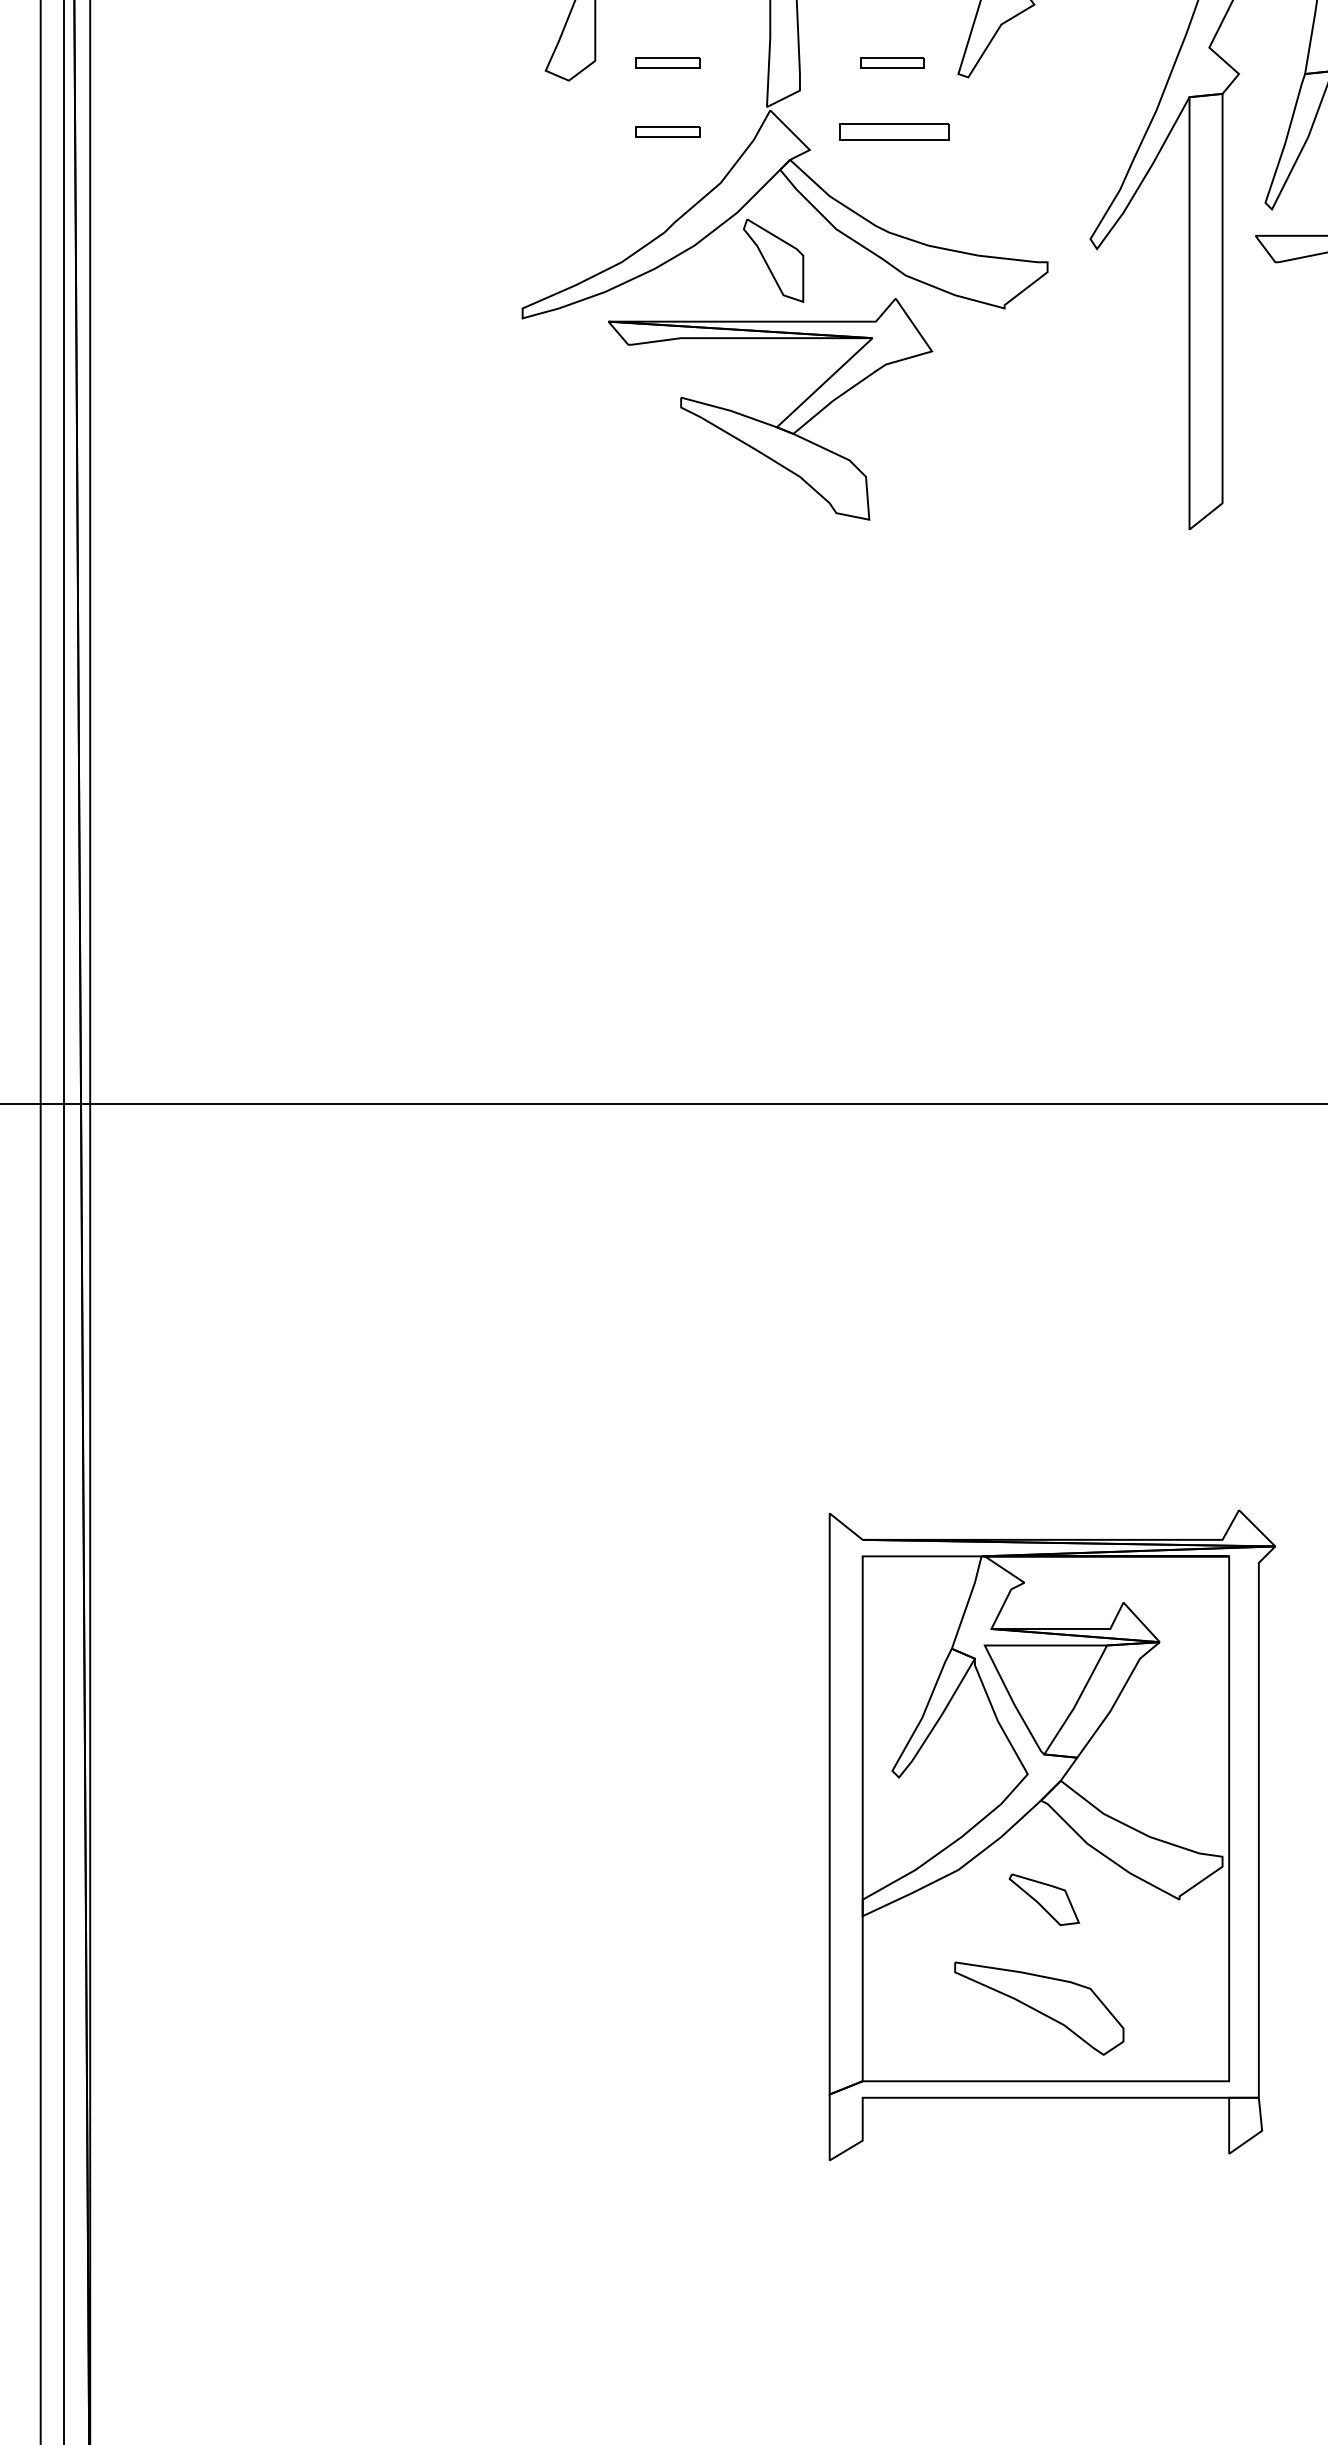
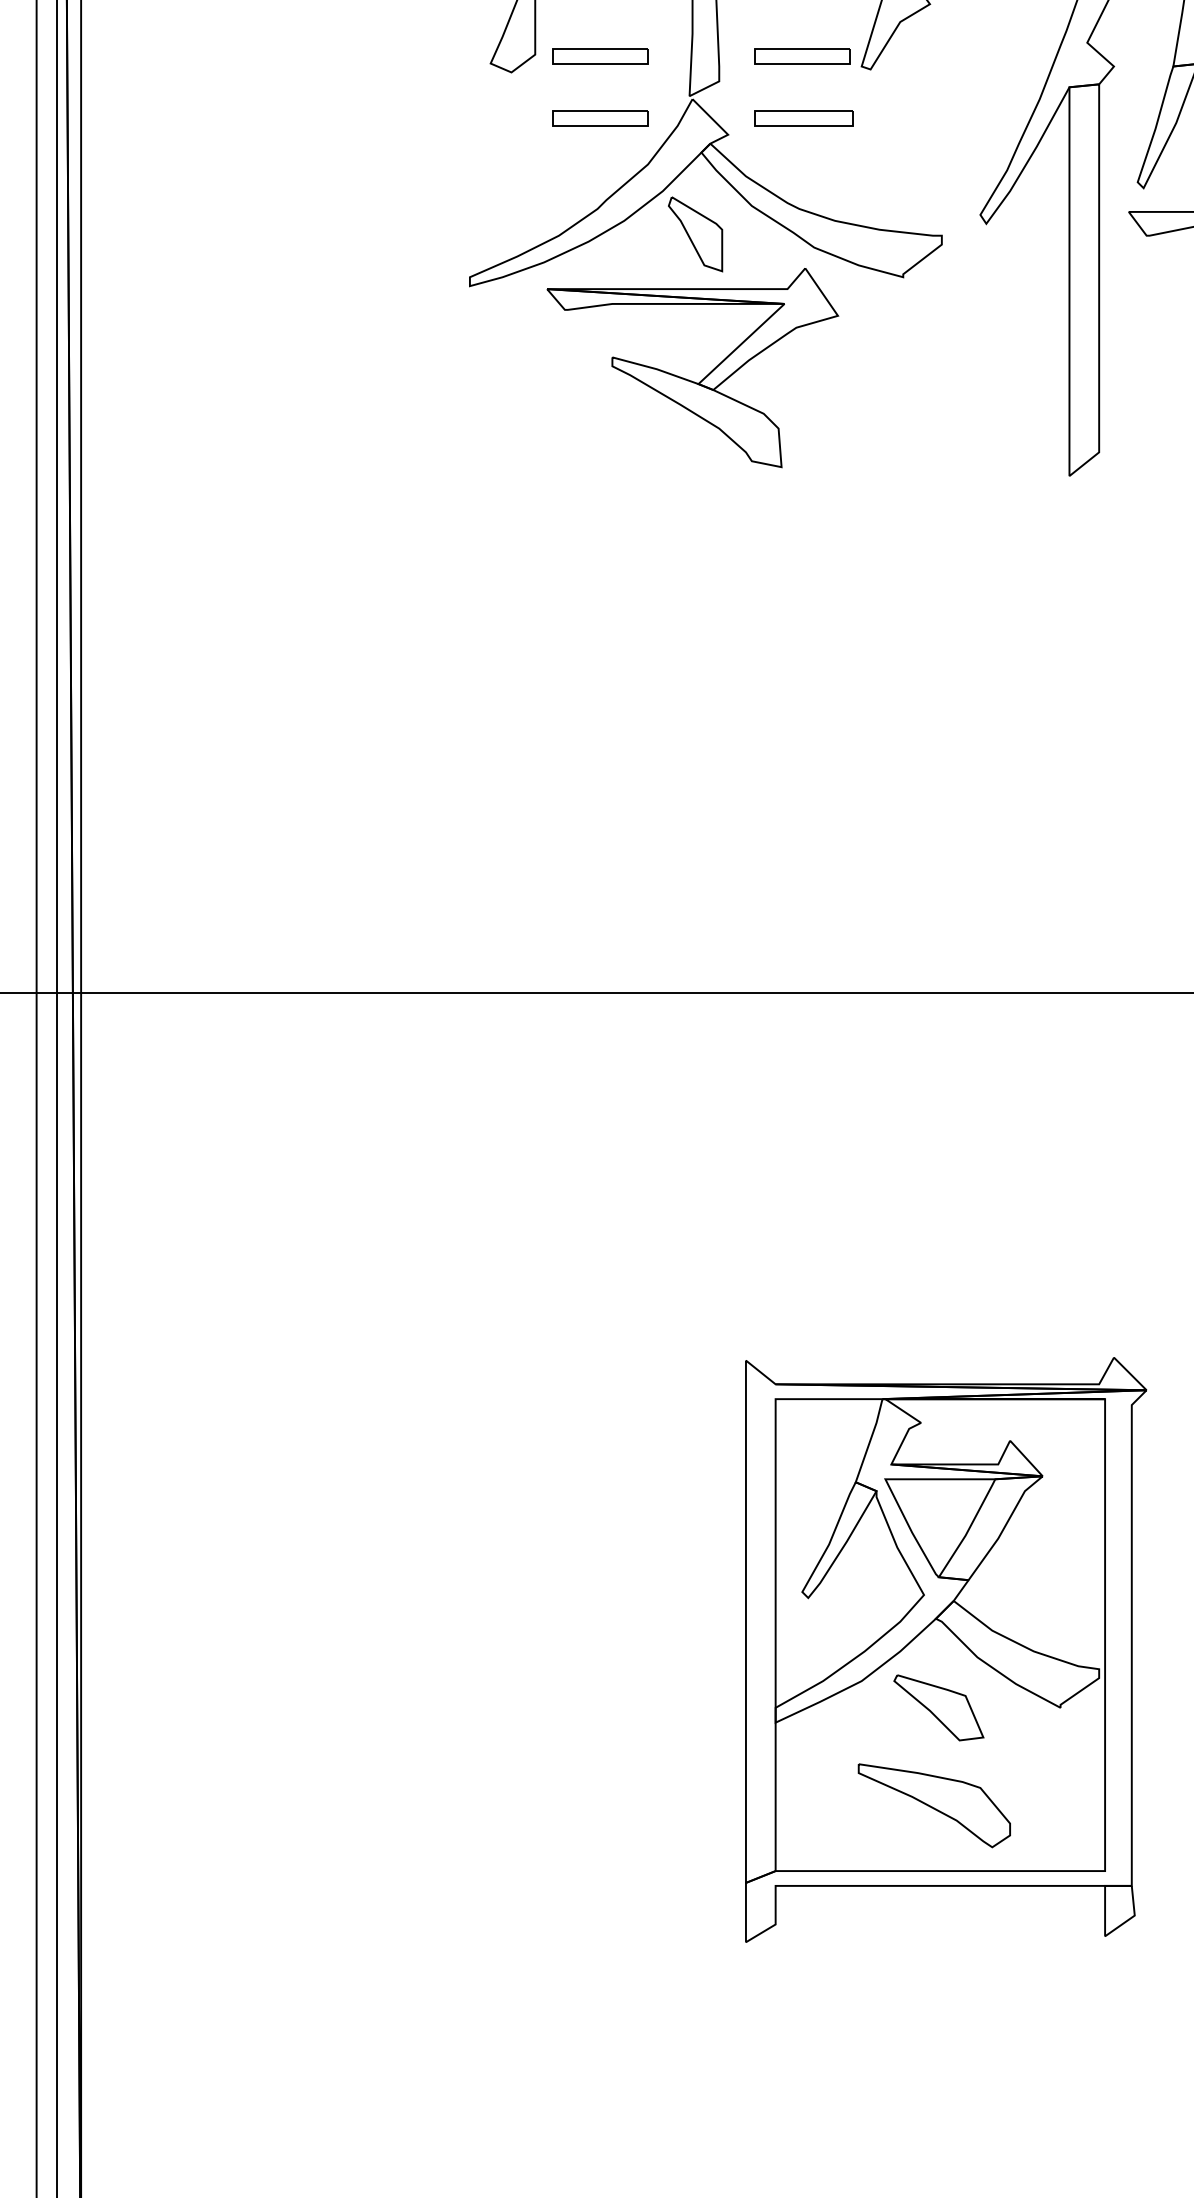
part: (667, 62) -> (600, 56), size x1.67
part: (892, 62) -> (802, 56), size x1.67
part: (667, 131) -> (600, 118), size x1.67
part: (1043, 1899) -> (938, 1707), size x1.43

